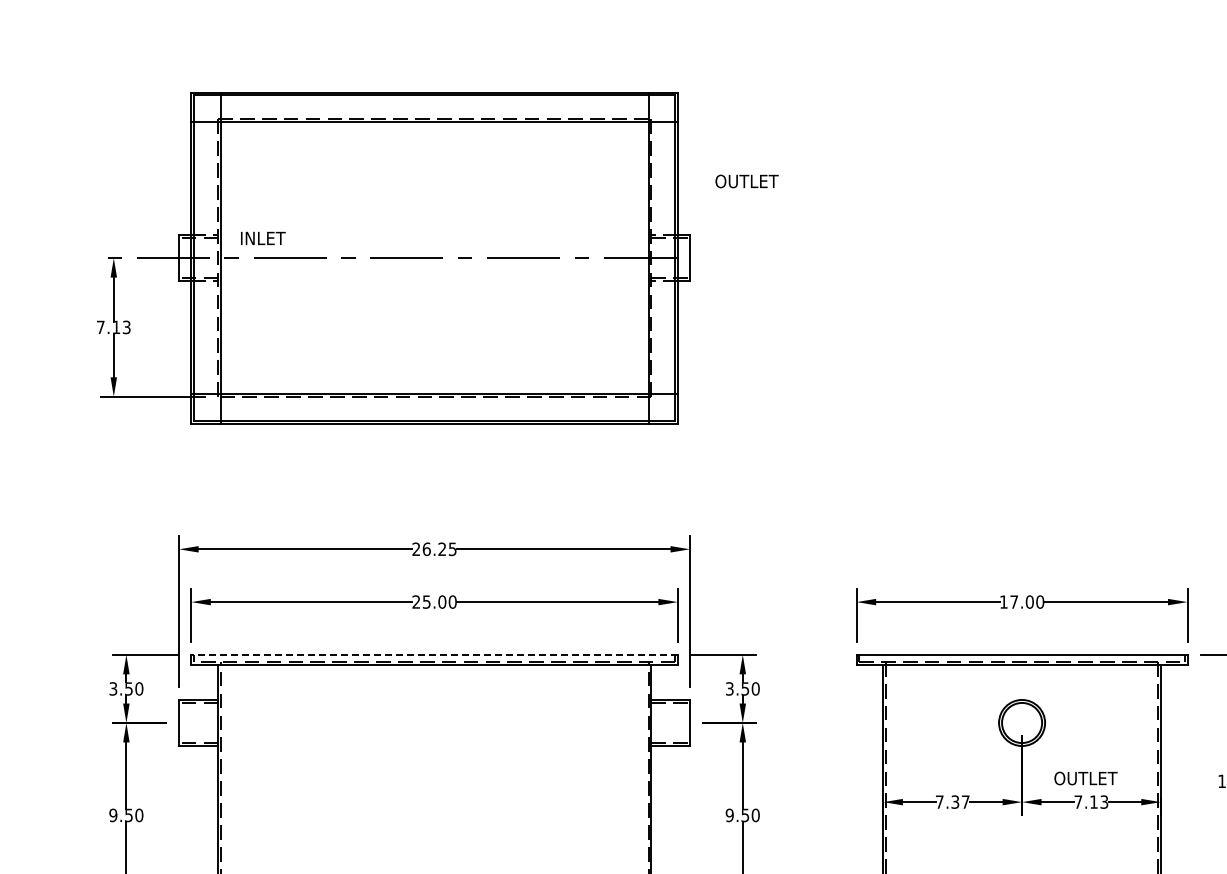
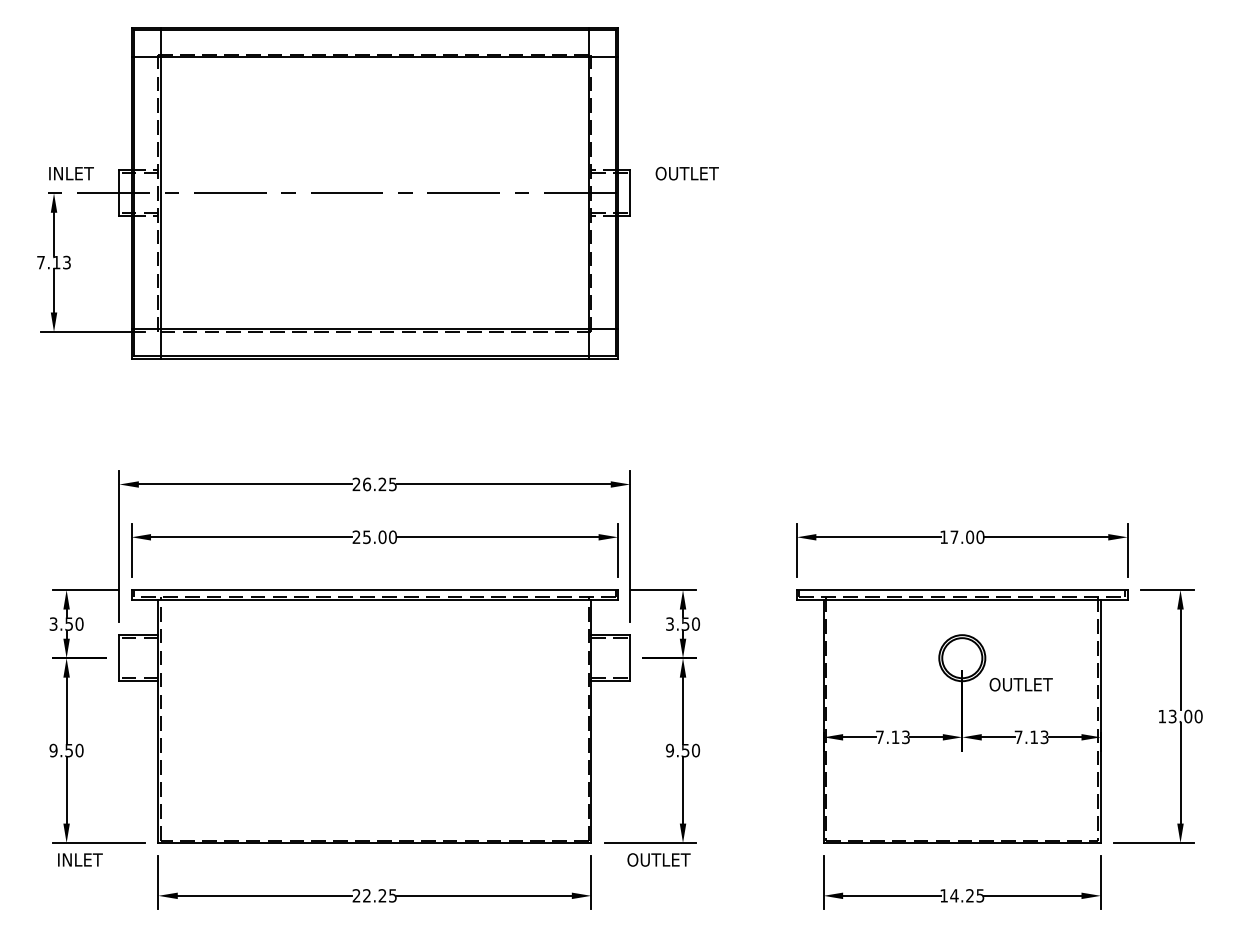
text: (746, 181) -> (686, 173), moved
text: (263, 238) -> (71, 173), moved
line: (434, 655) -> (374, 590), dashed -> solid
text: (1085, 778) -> (1020, 684), moved
text: (960, 802) -> (900, 737), 7.37 -> 7.13

